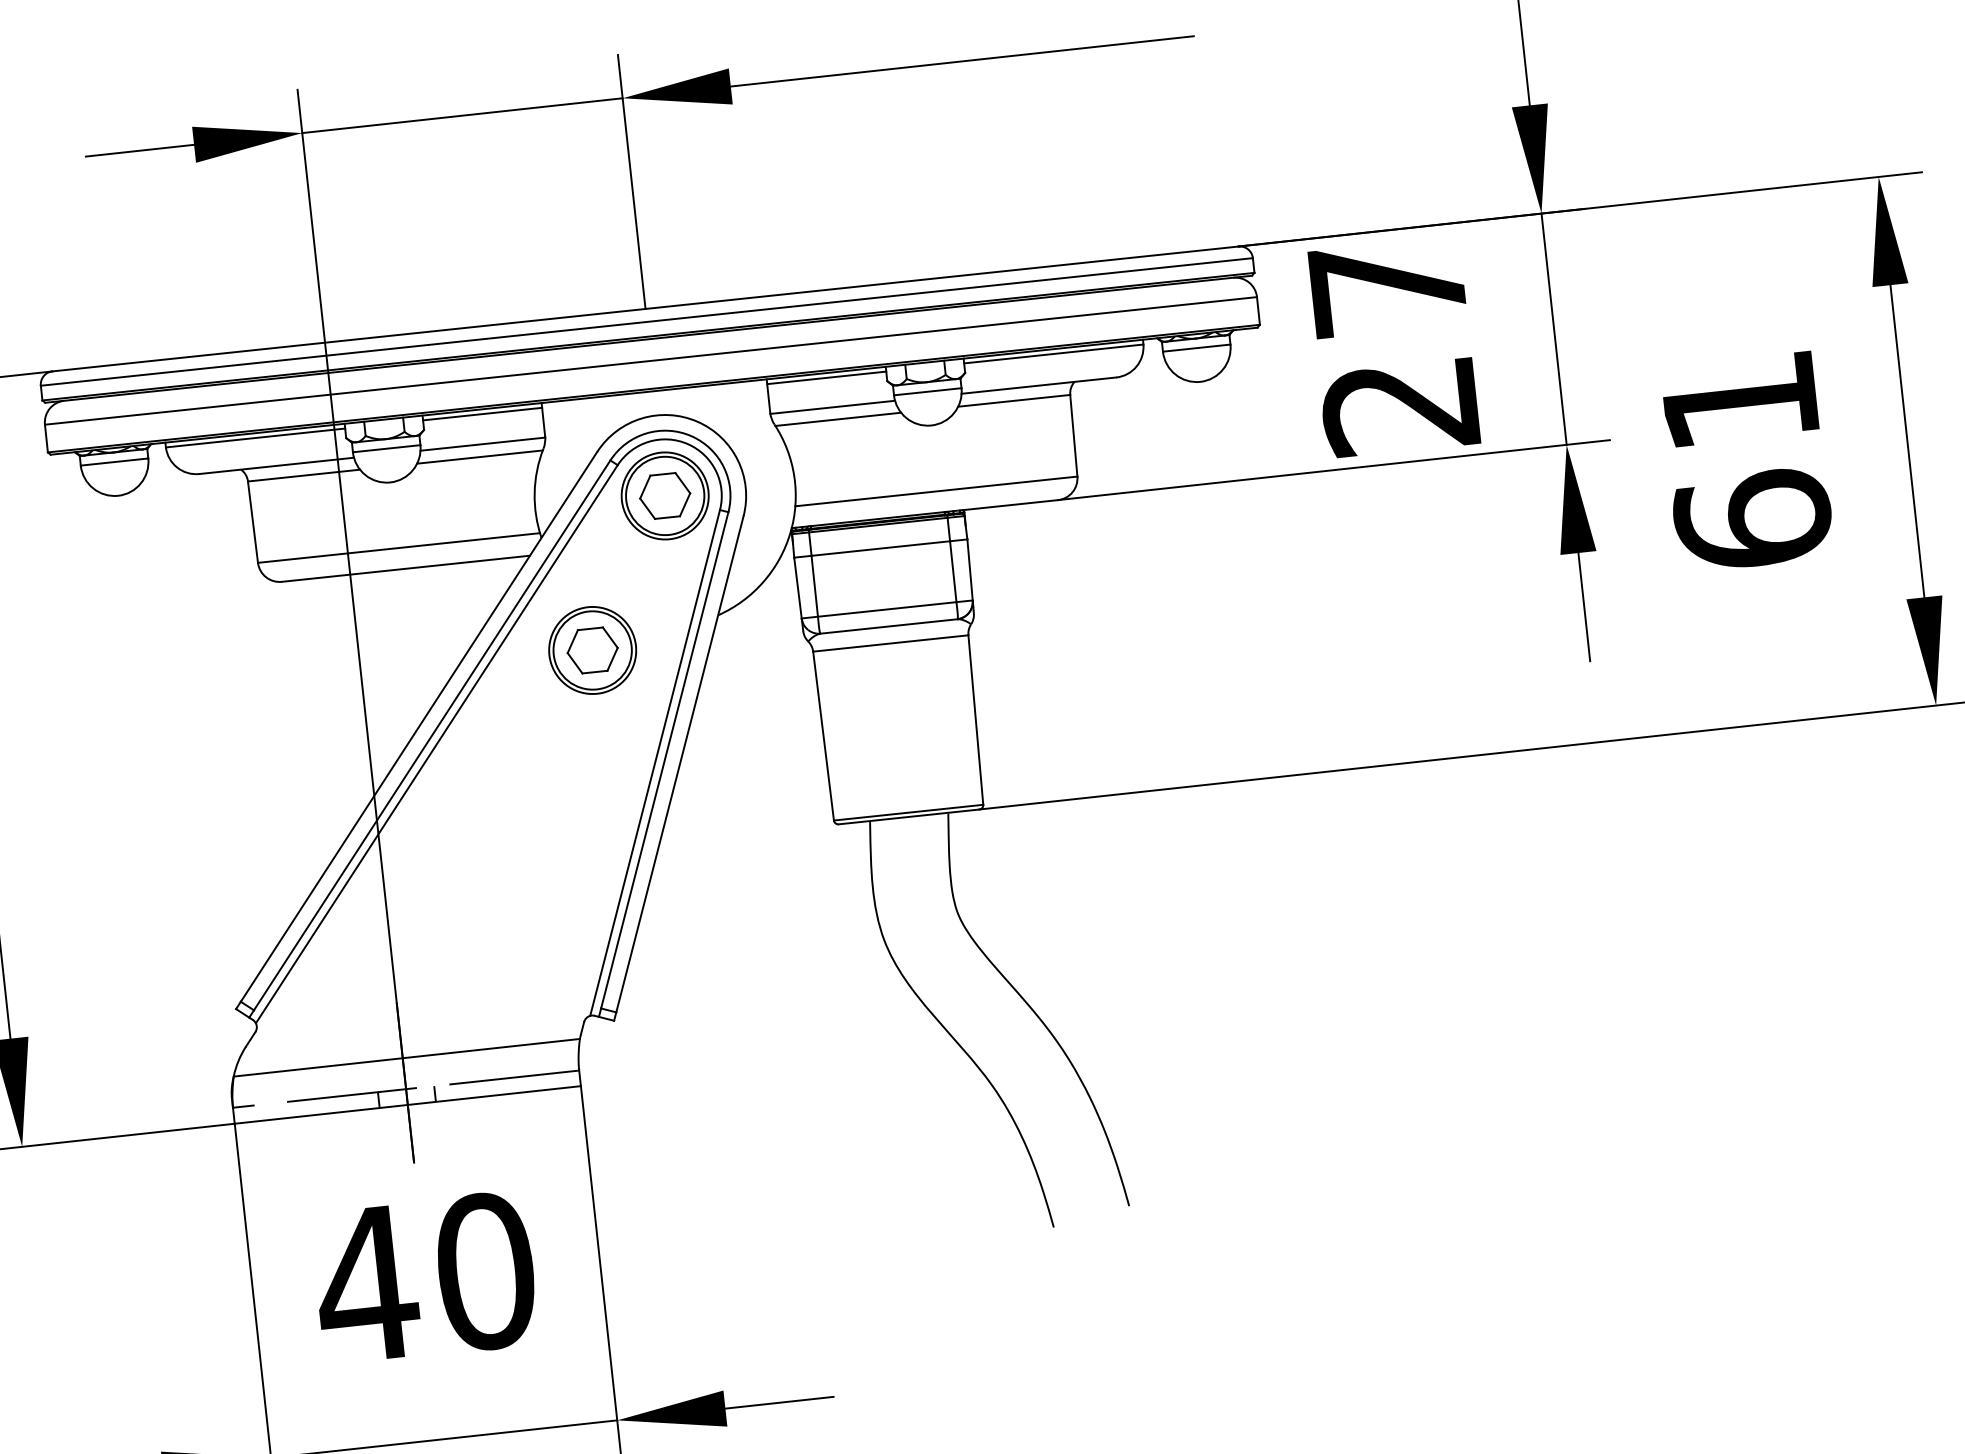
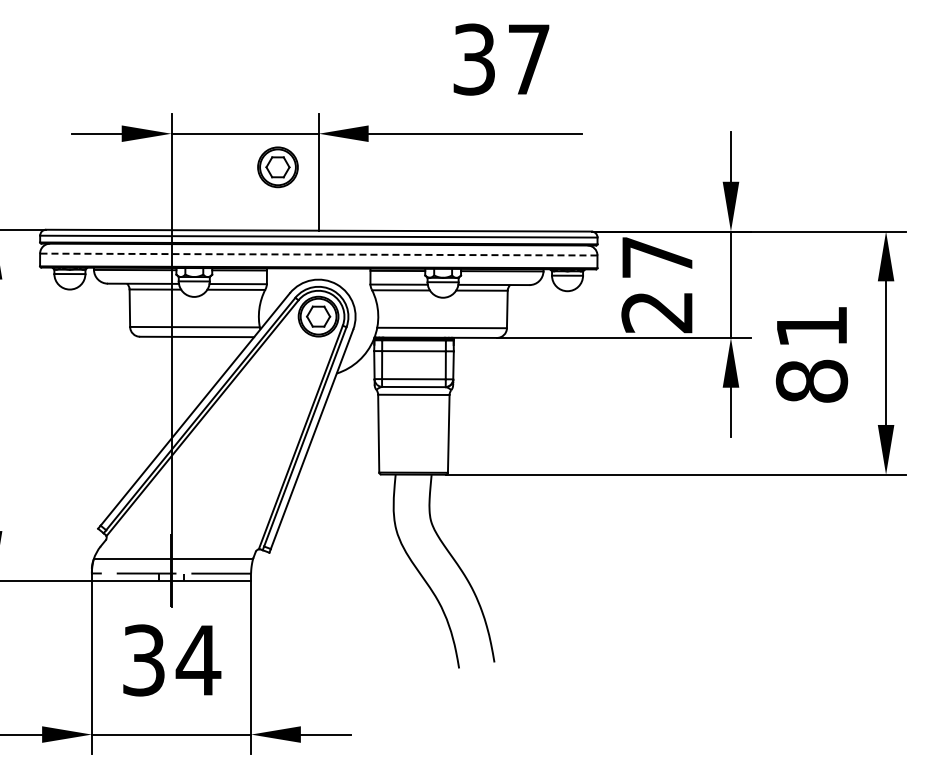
line: (650, 360) -> (318, 254), solid -> dashed
text: (1751, 518) -> (811, 380), 61 -> 81
part: (591, 650) -> (277, 167), moved
text: (426, 1278) -> (171, 660), 40 -> 34

